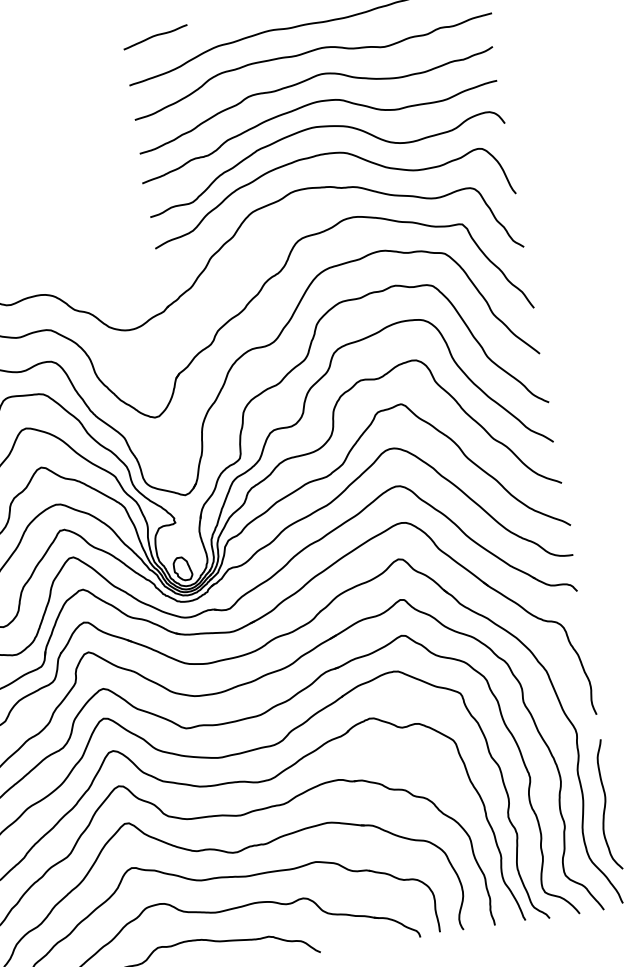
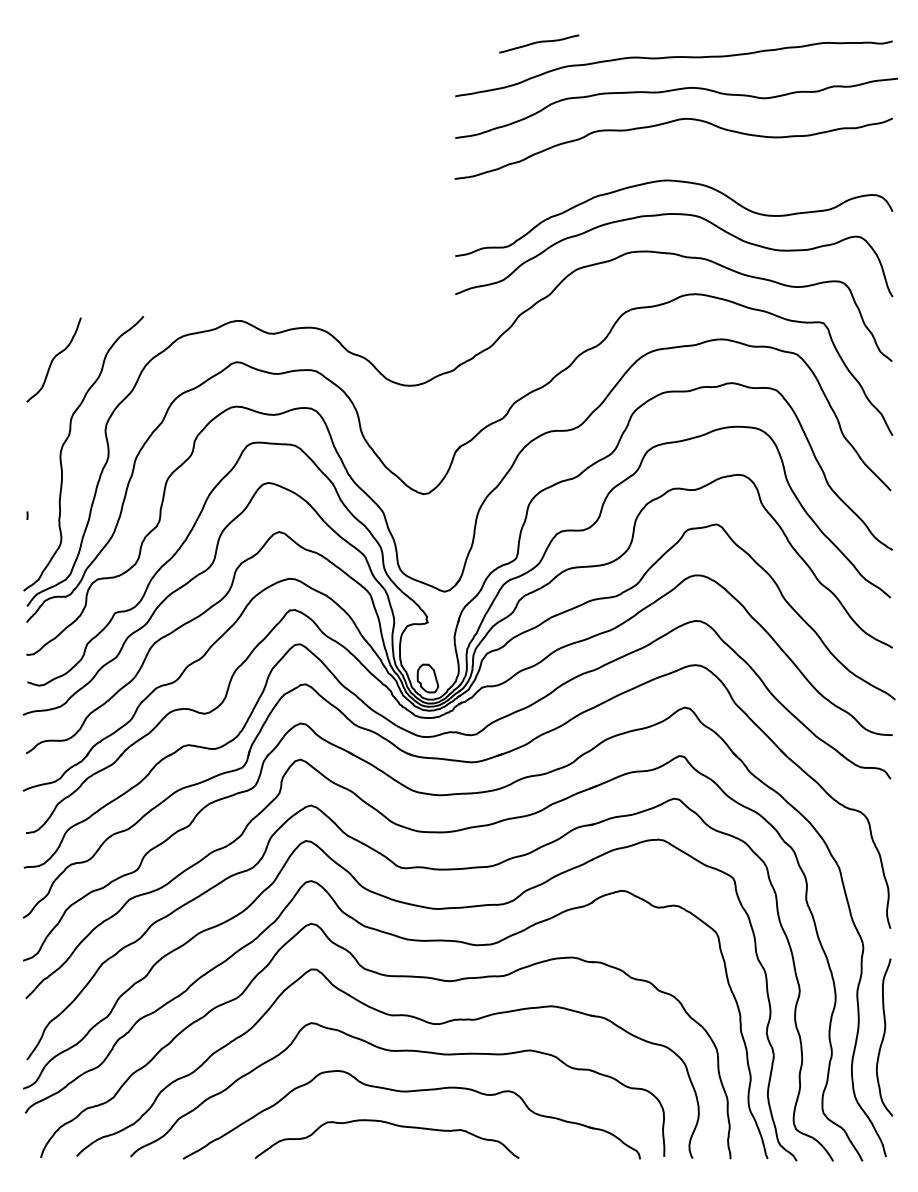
curve: (155, 35) -> (539, 42), moved
curve: (309, 105) -> (664, 153), removed

